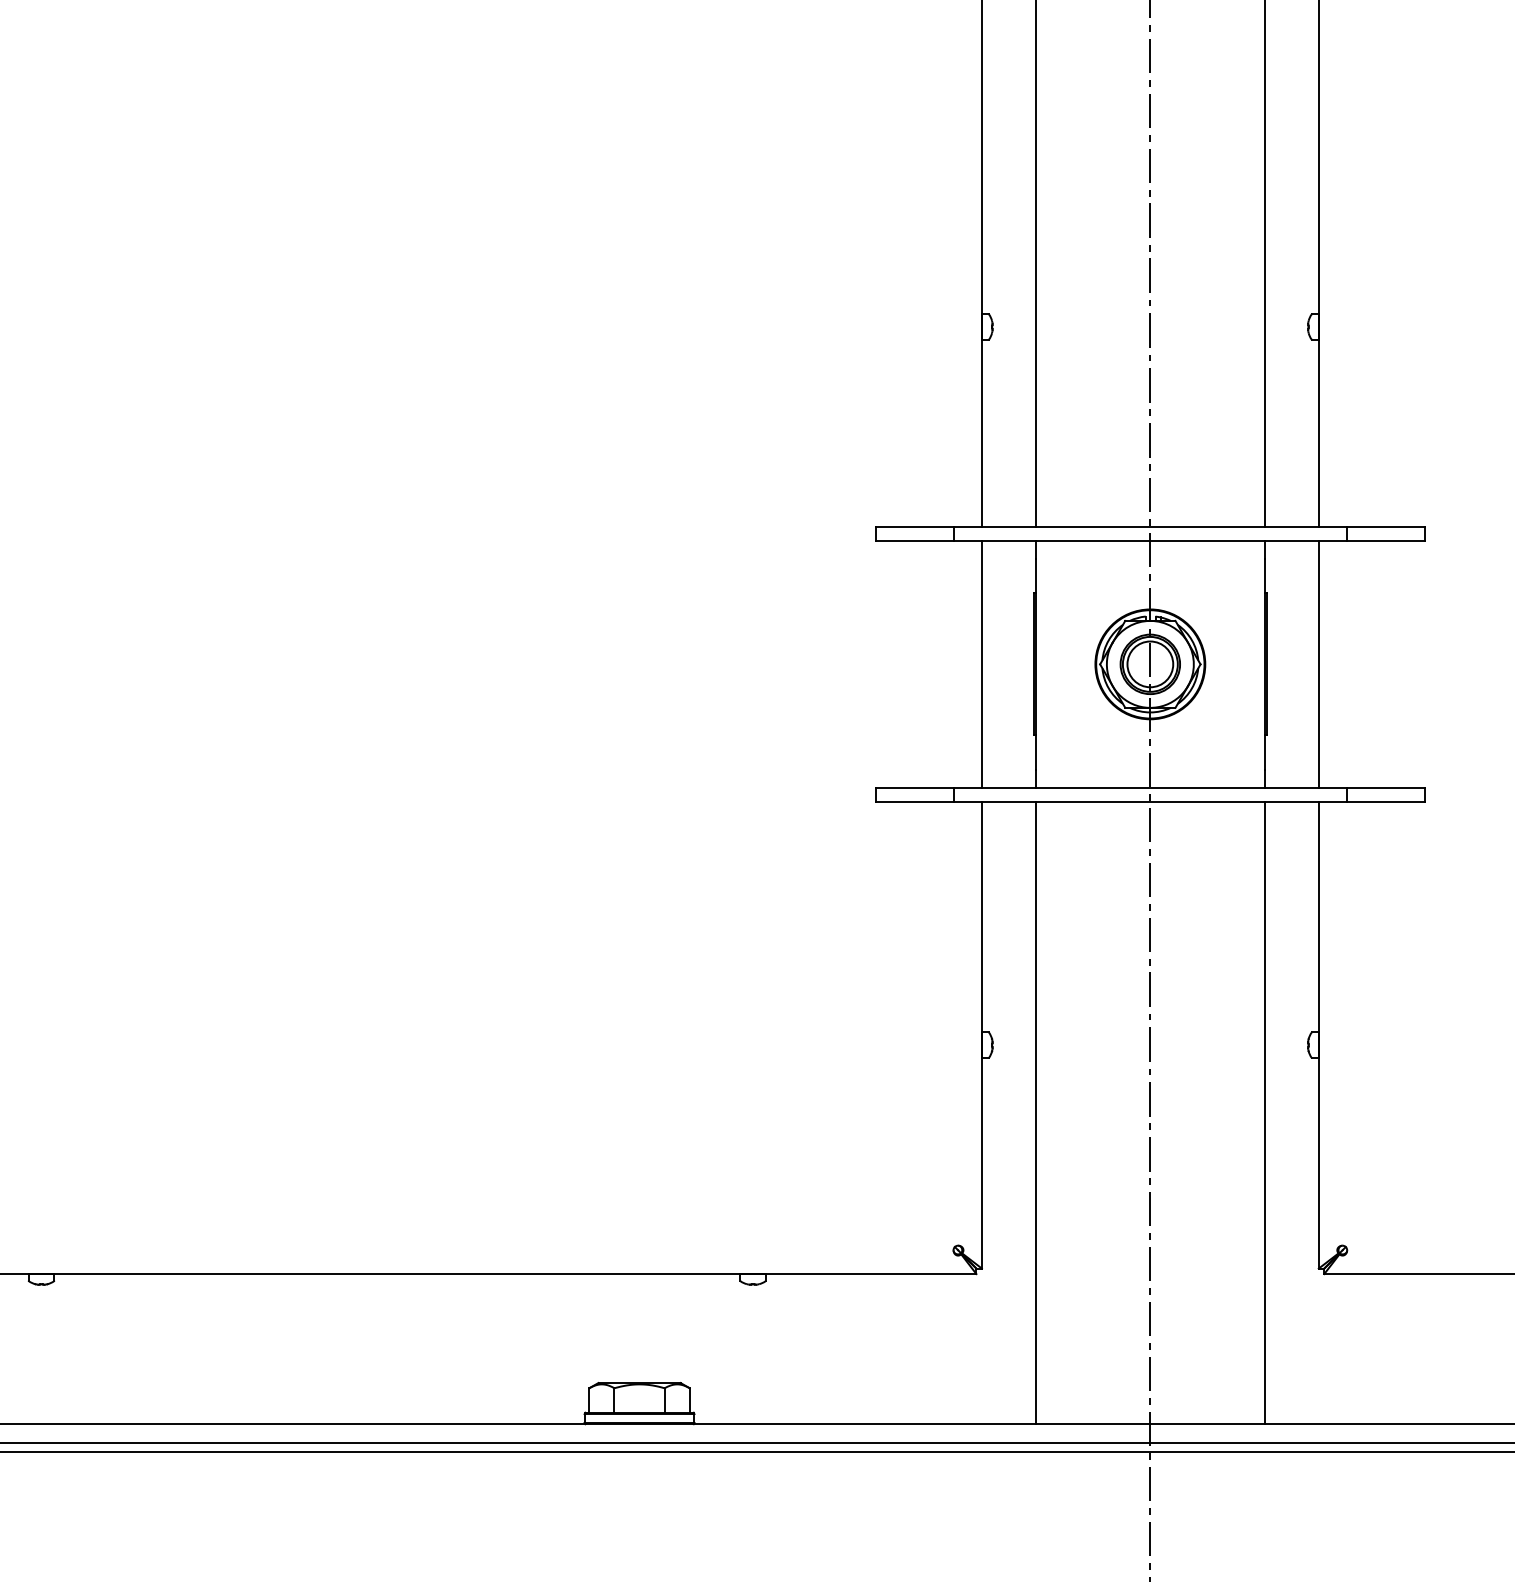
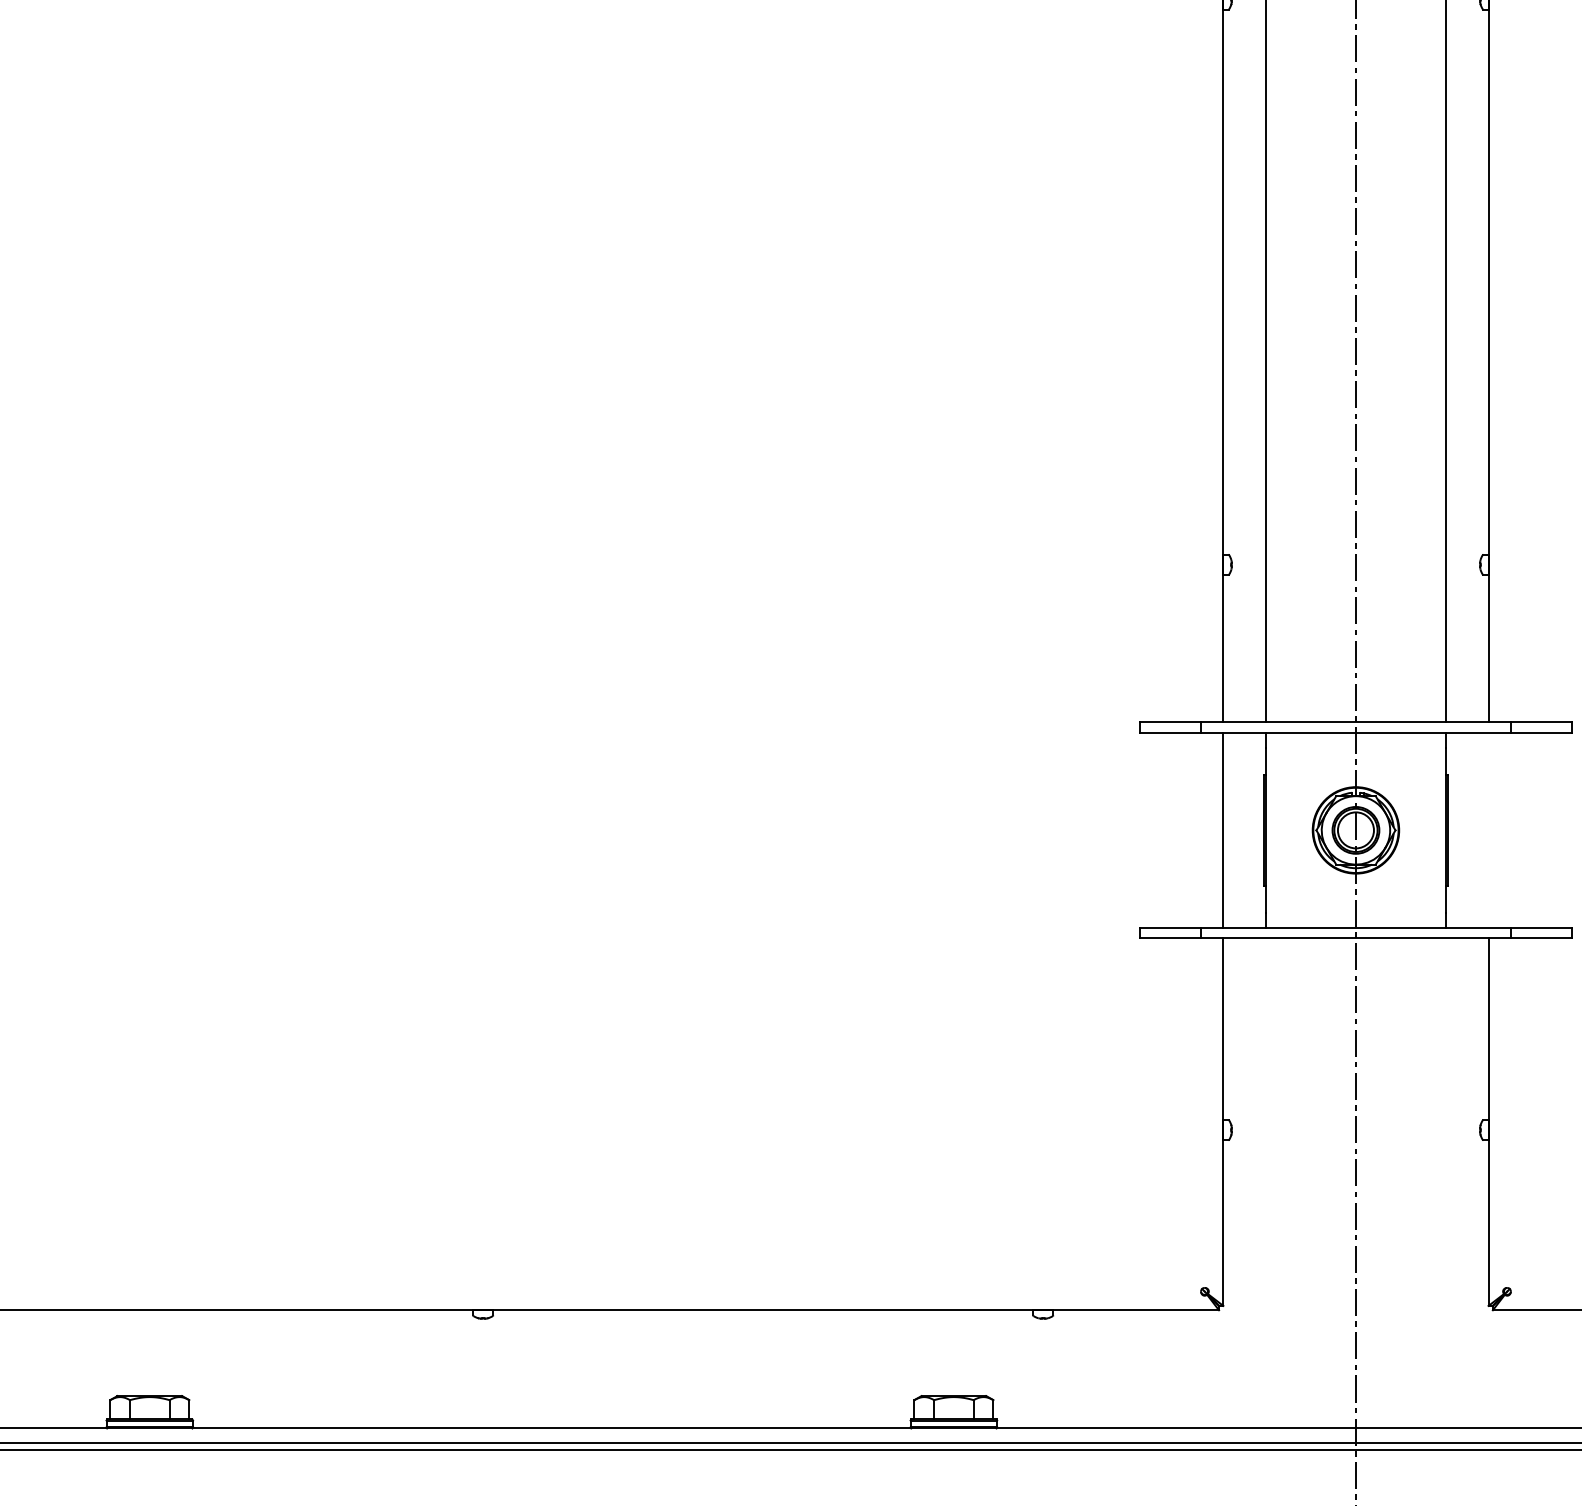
line: (1318, 664) -> (1488, 830), removed
line: (1035, 1113) -> (1265, 1183), removed
line: (1265, 1113) -> (1446, 1183), removed

